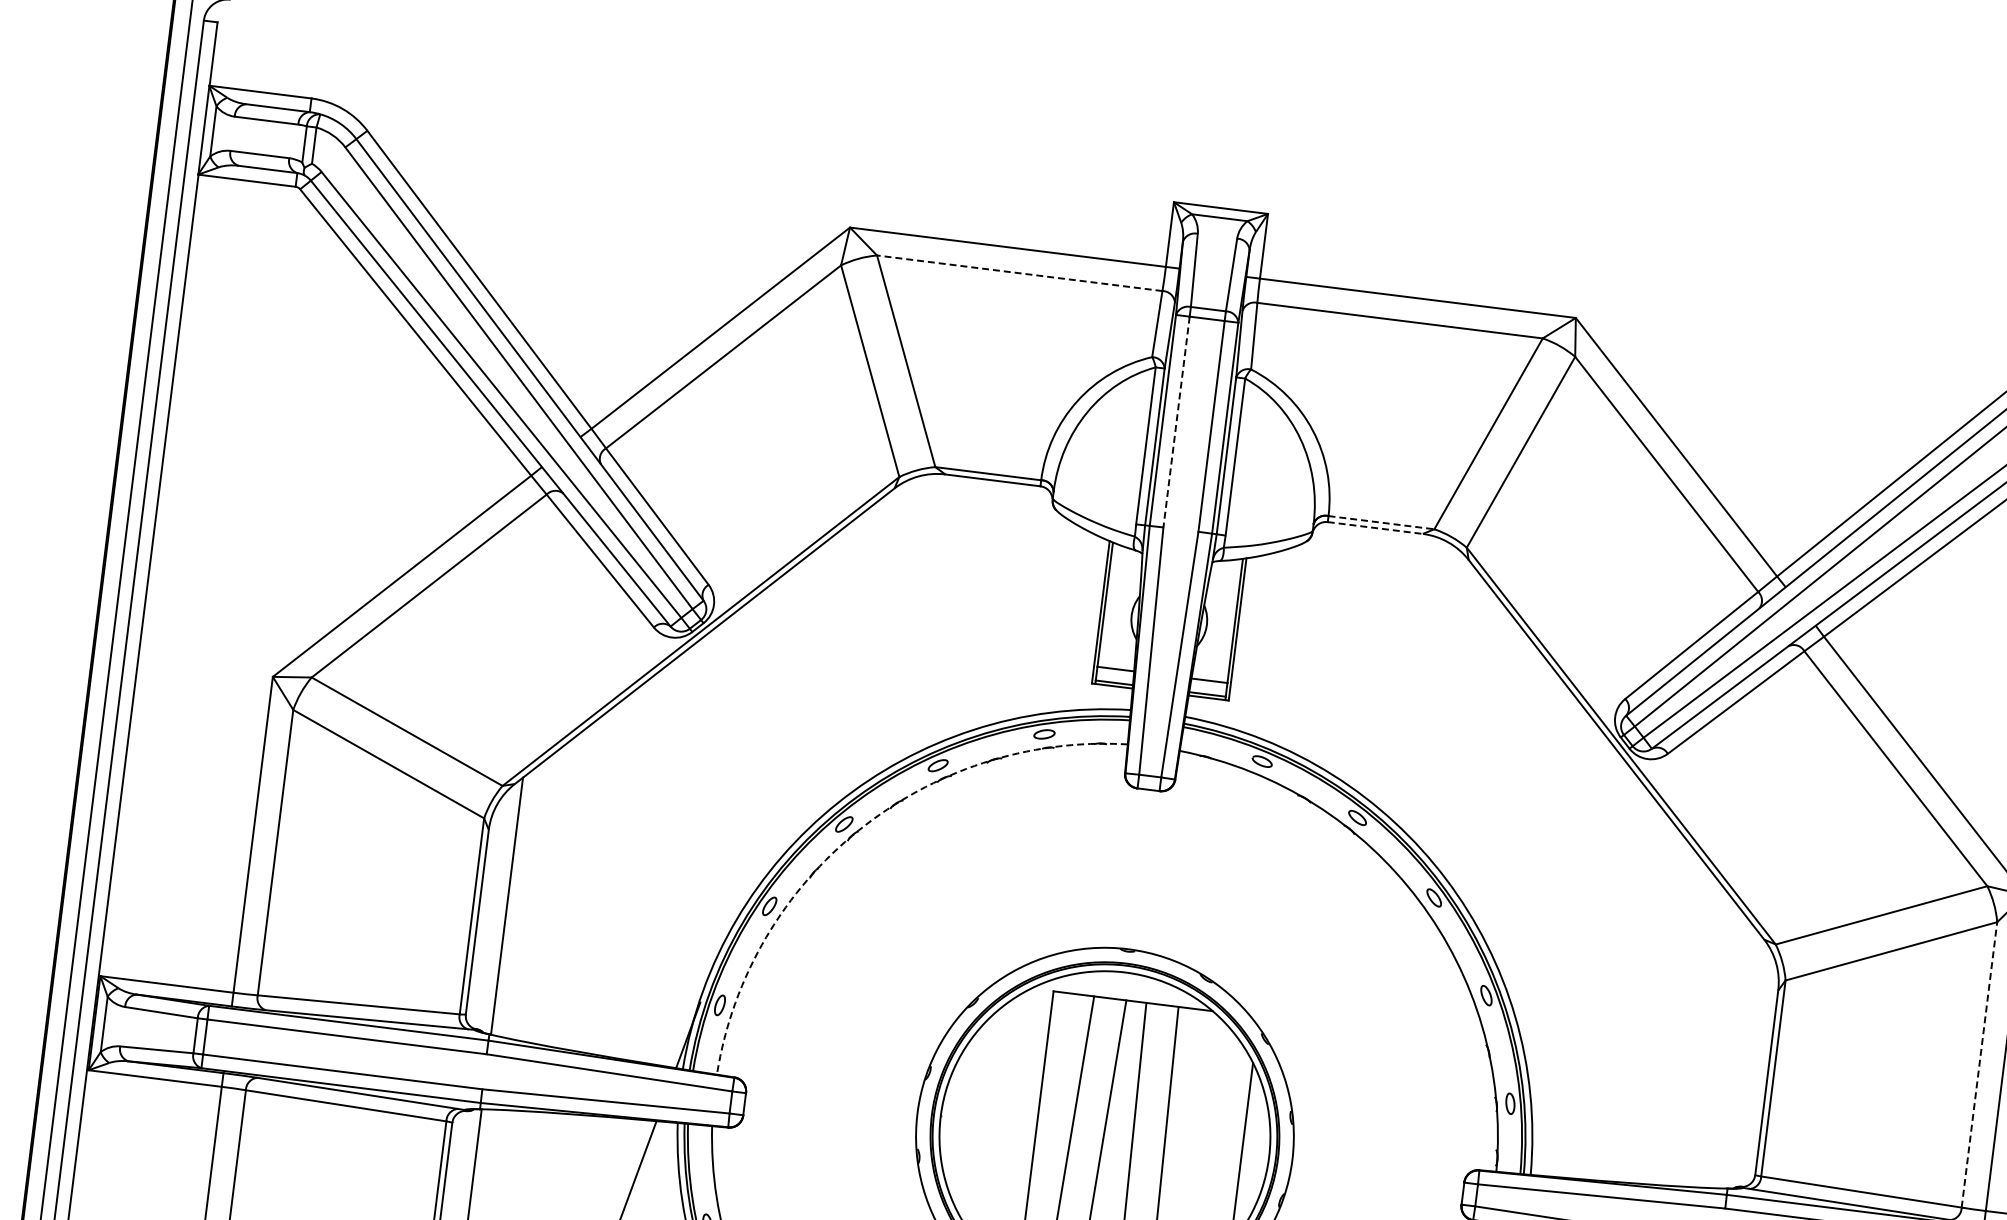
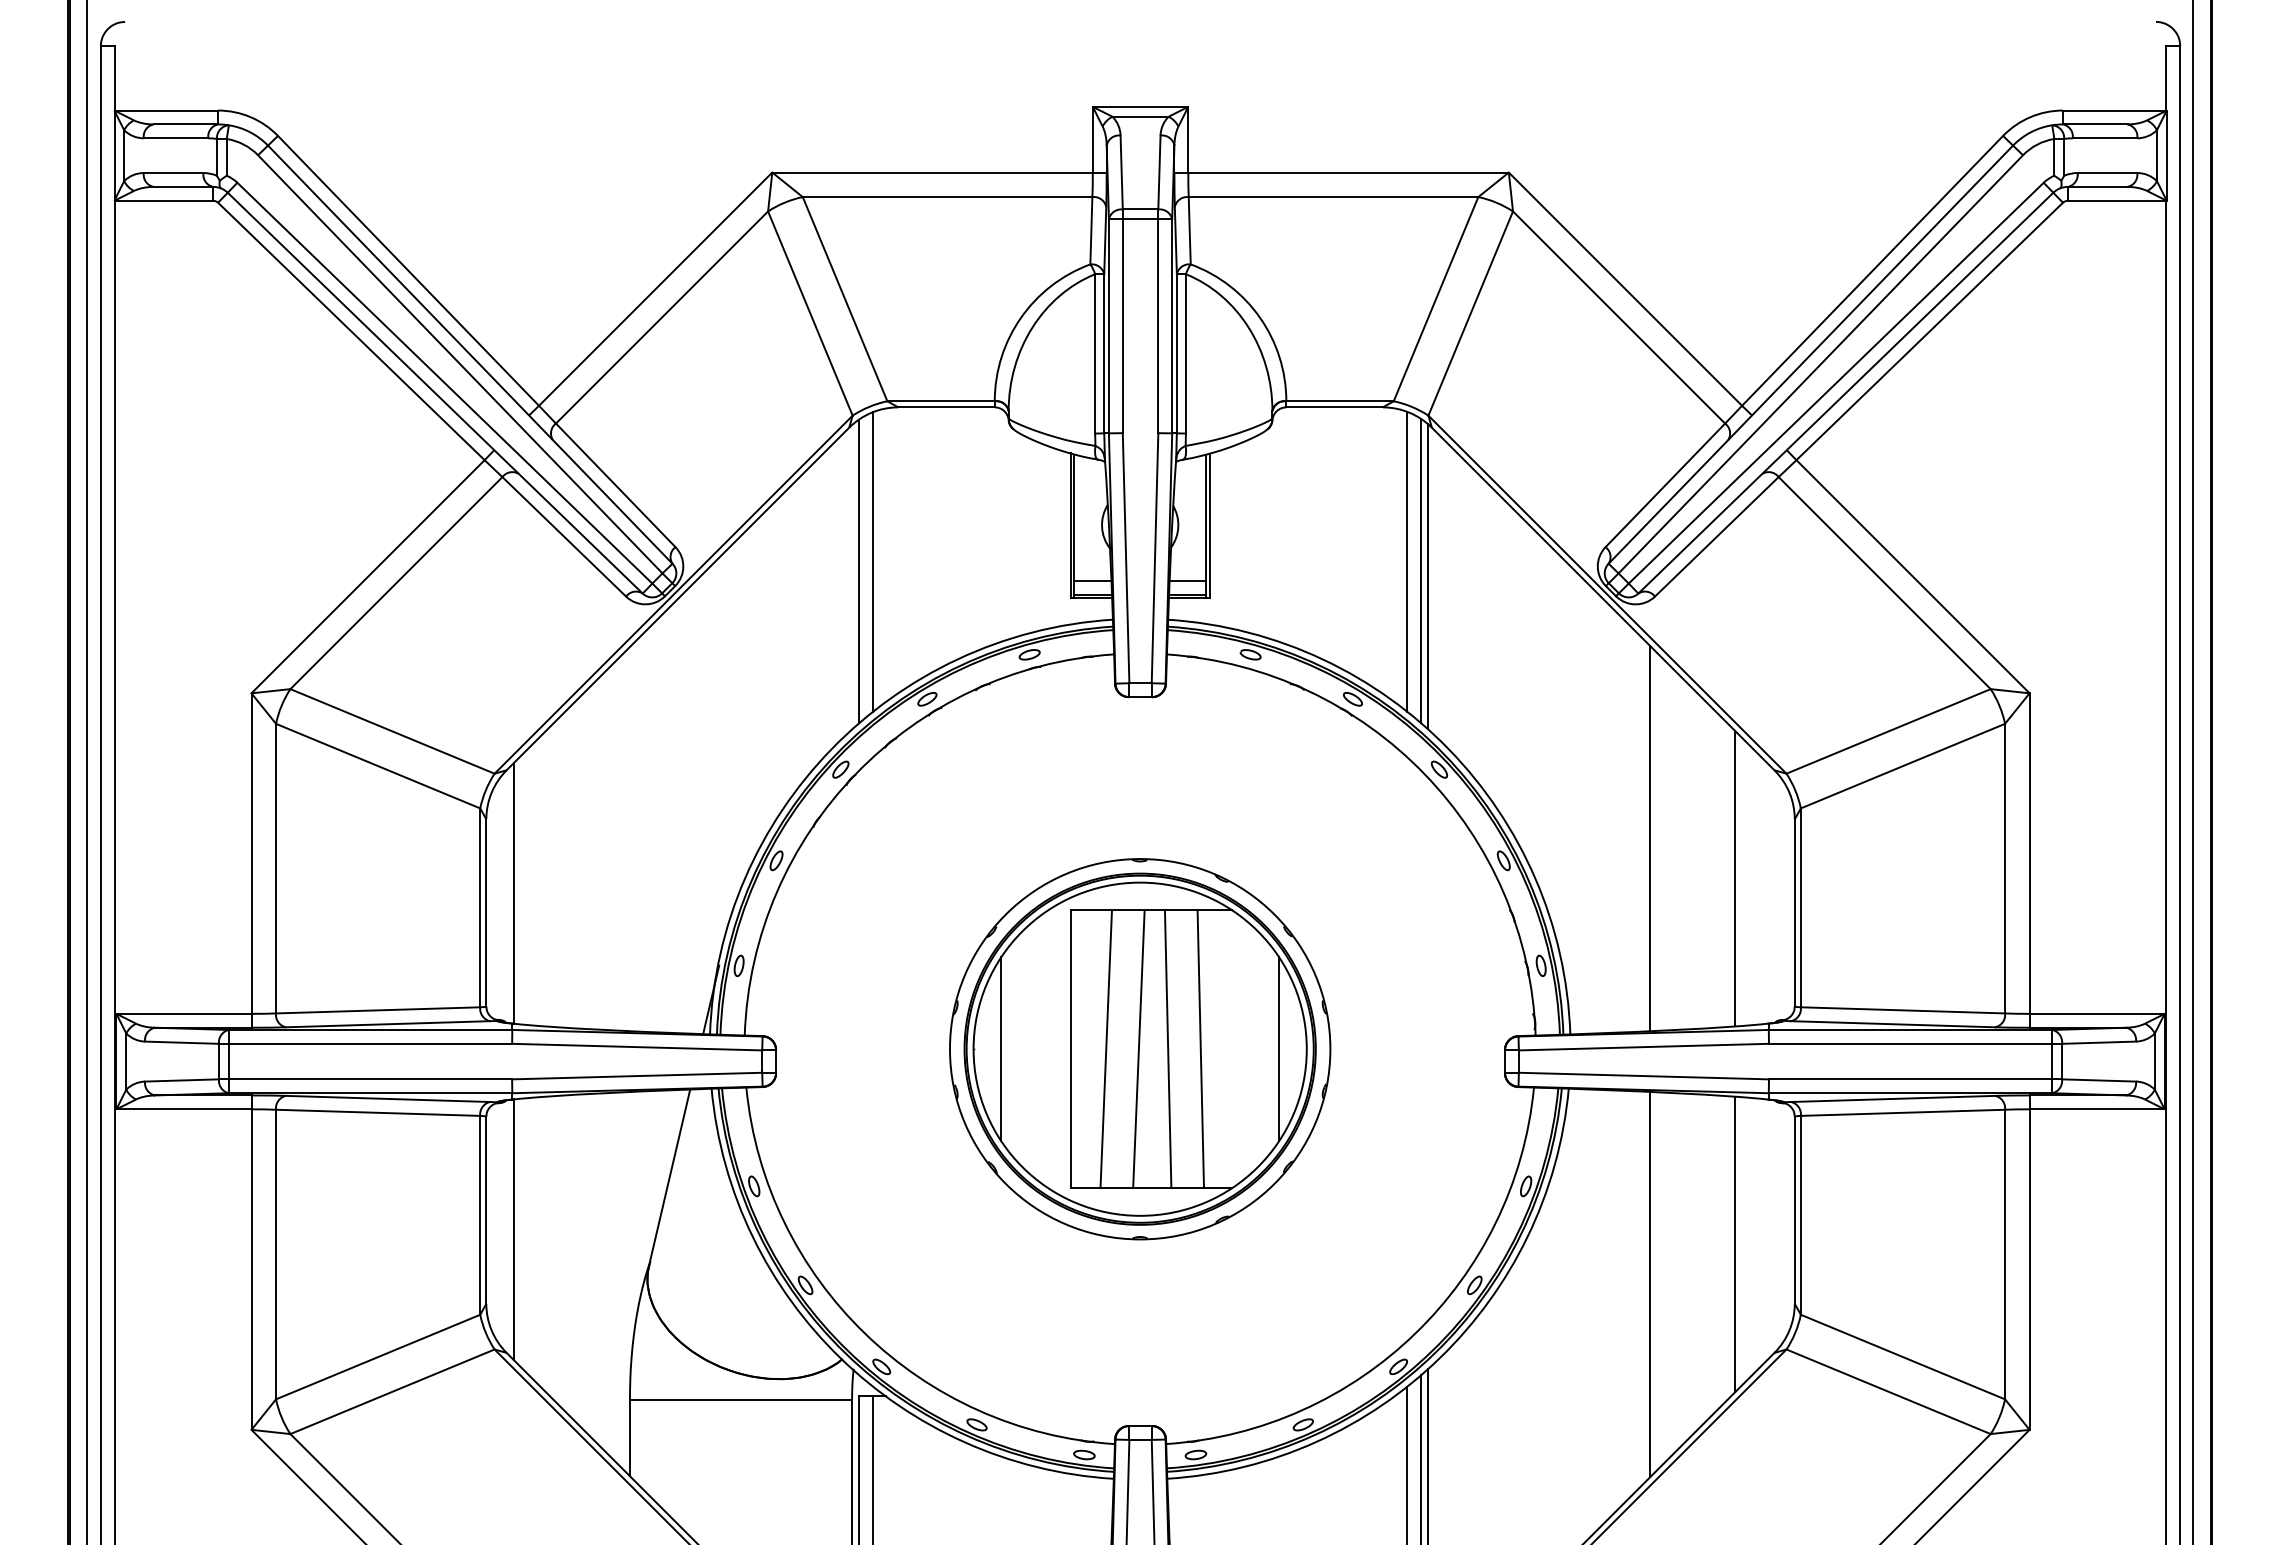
line: (1019, 273) -> (947, 197), dashed -> solid
line: (1176, 422) -> (1122, 326), dashed -> solid
line: (1381, 522) -> (1340, 401), dashed -> solid
line: (1376, 528) -> (1335, 407), dashed -> solid
line: (901, 623) -> (872, 561), added
line: (886, 631) -> (859, 571), added
line: (1428, 688) -> (1407, 561), added
line: (1440, 700) -> (1421, 571), added
line: (1447, 706) -> (1428, 576), added
arc: (859, 830) -> (856, 773), dashed -> solid
line: (1633, 991) -> (1650, 838), added
line: (1712, 1041) -> (1735, 878), added
line: (1979, 1064) -> (2005, 868), dashed -> solid
line: (968, 1119) -> (1001, 1049), added

